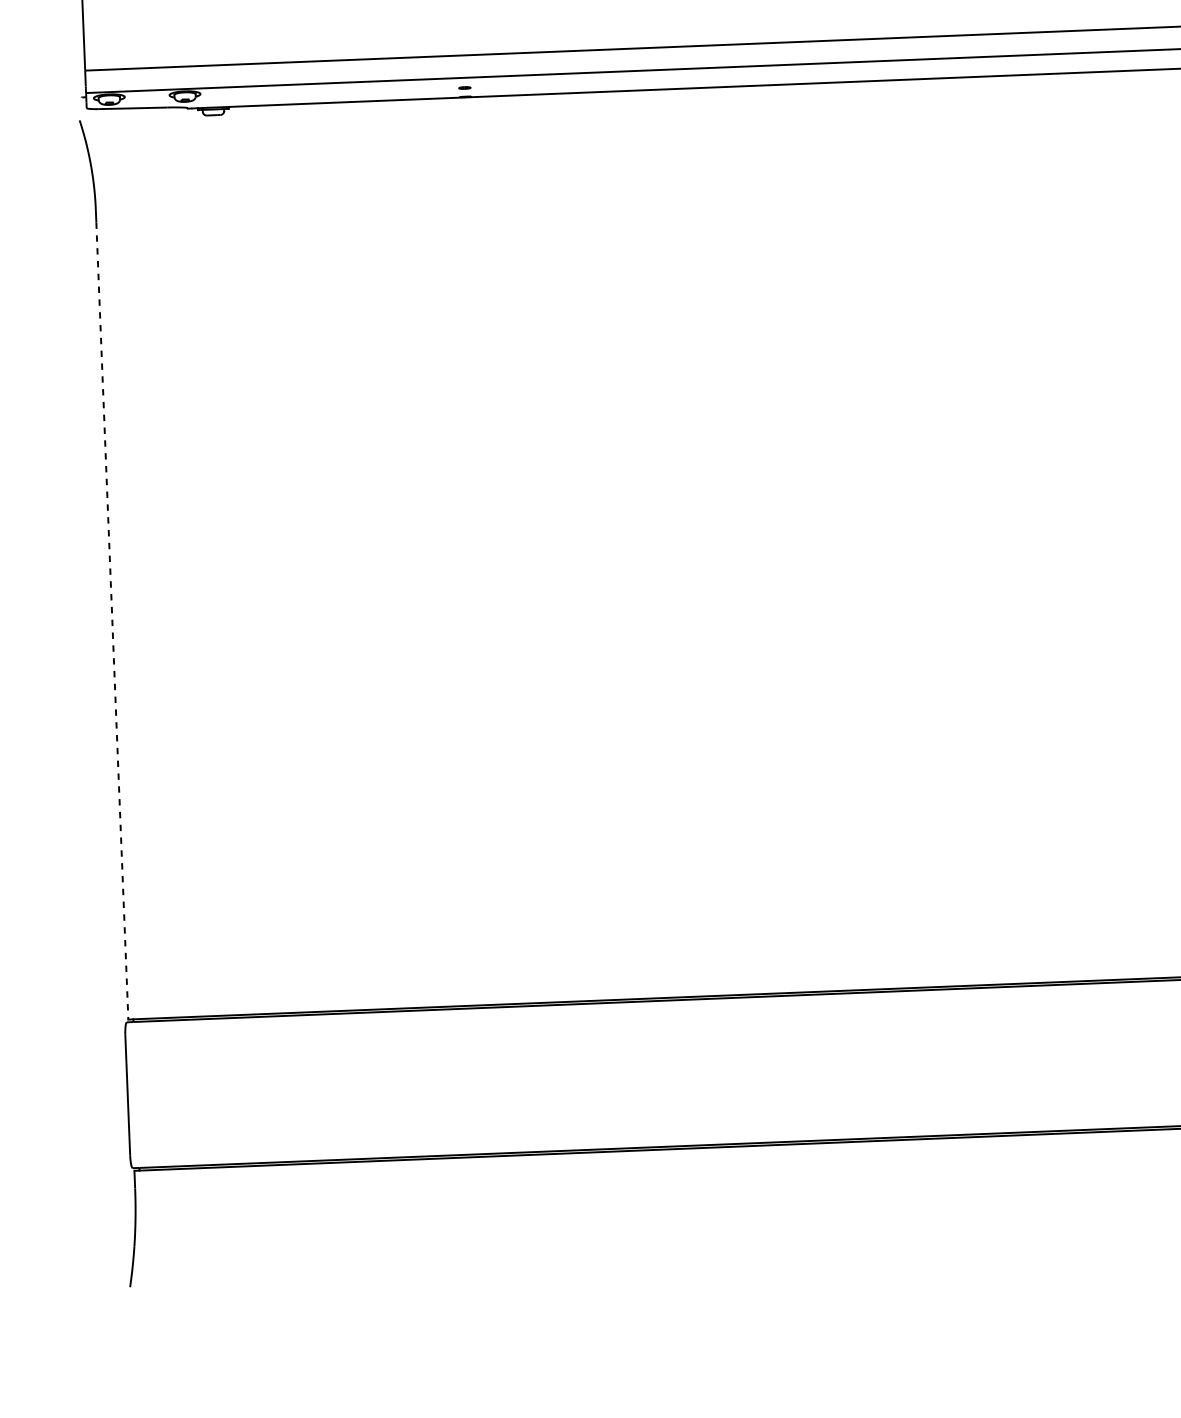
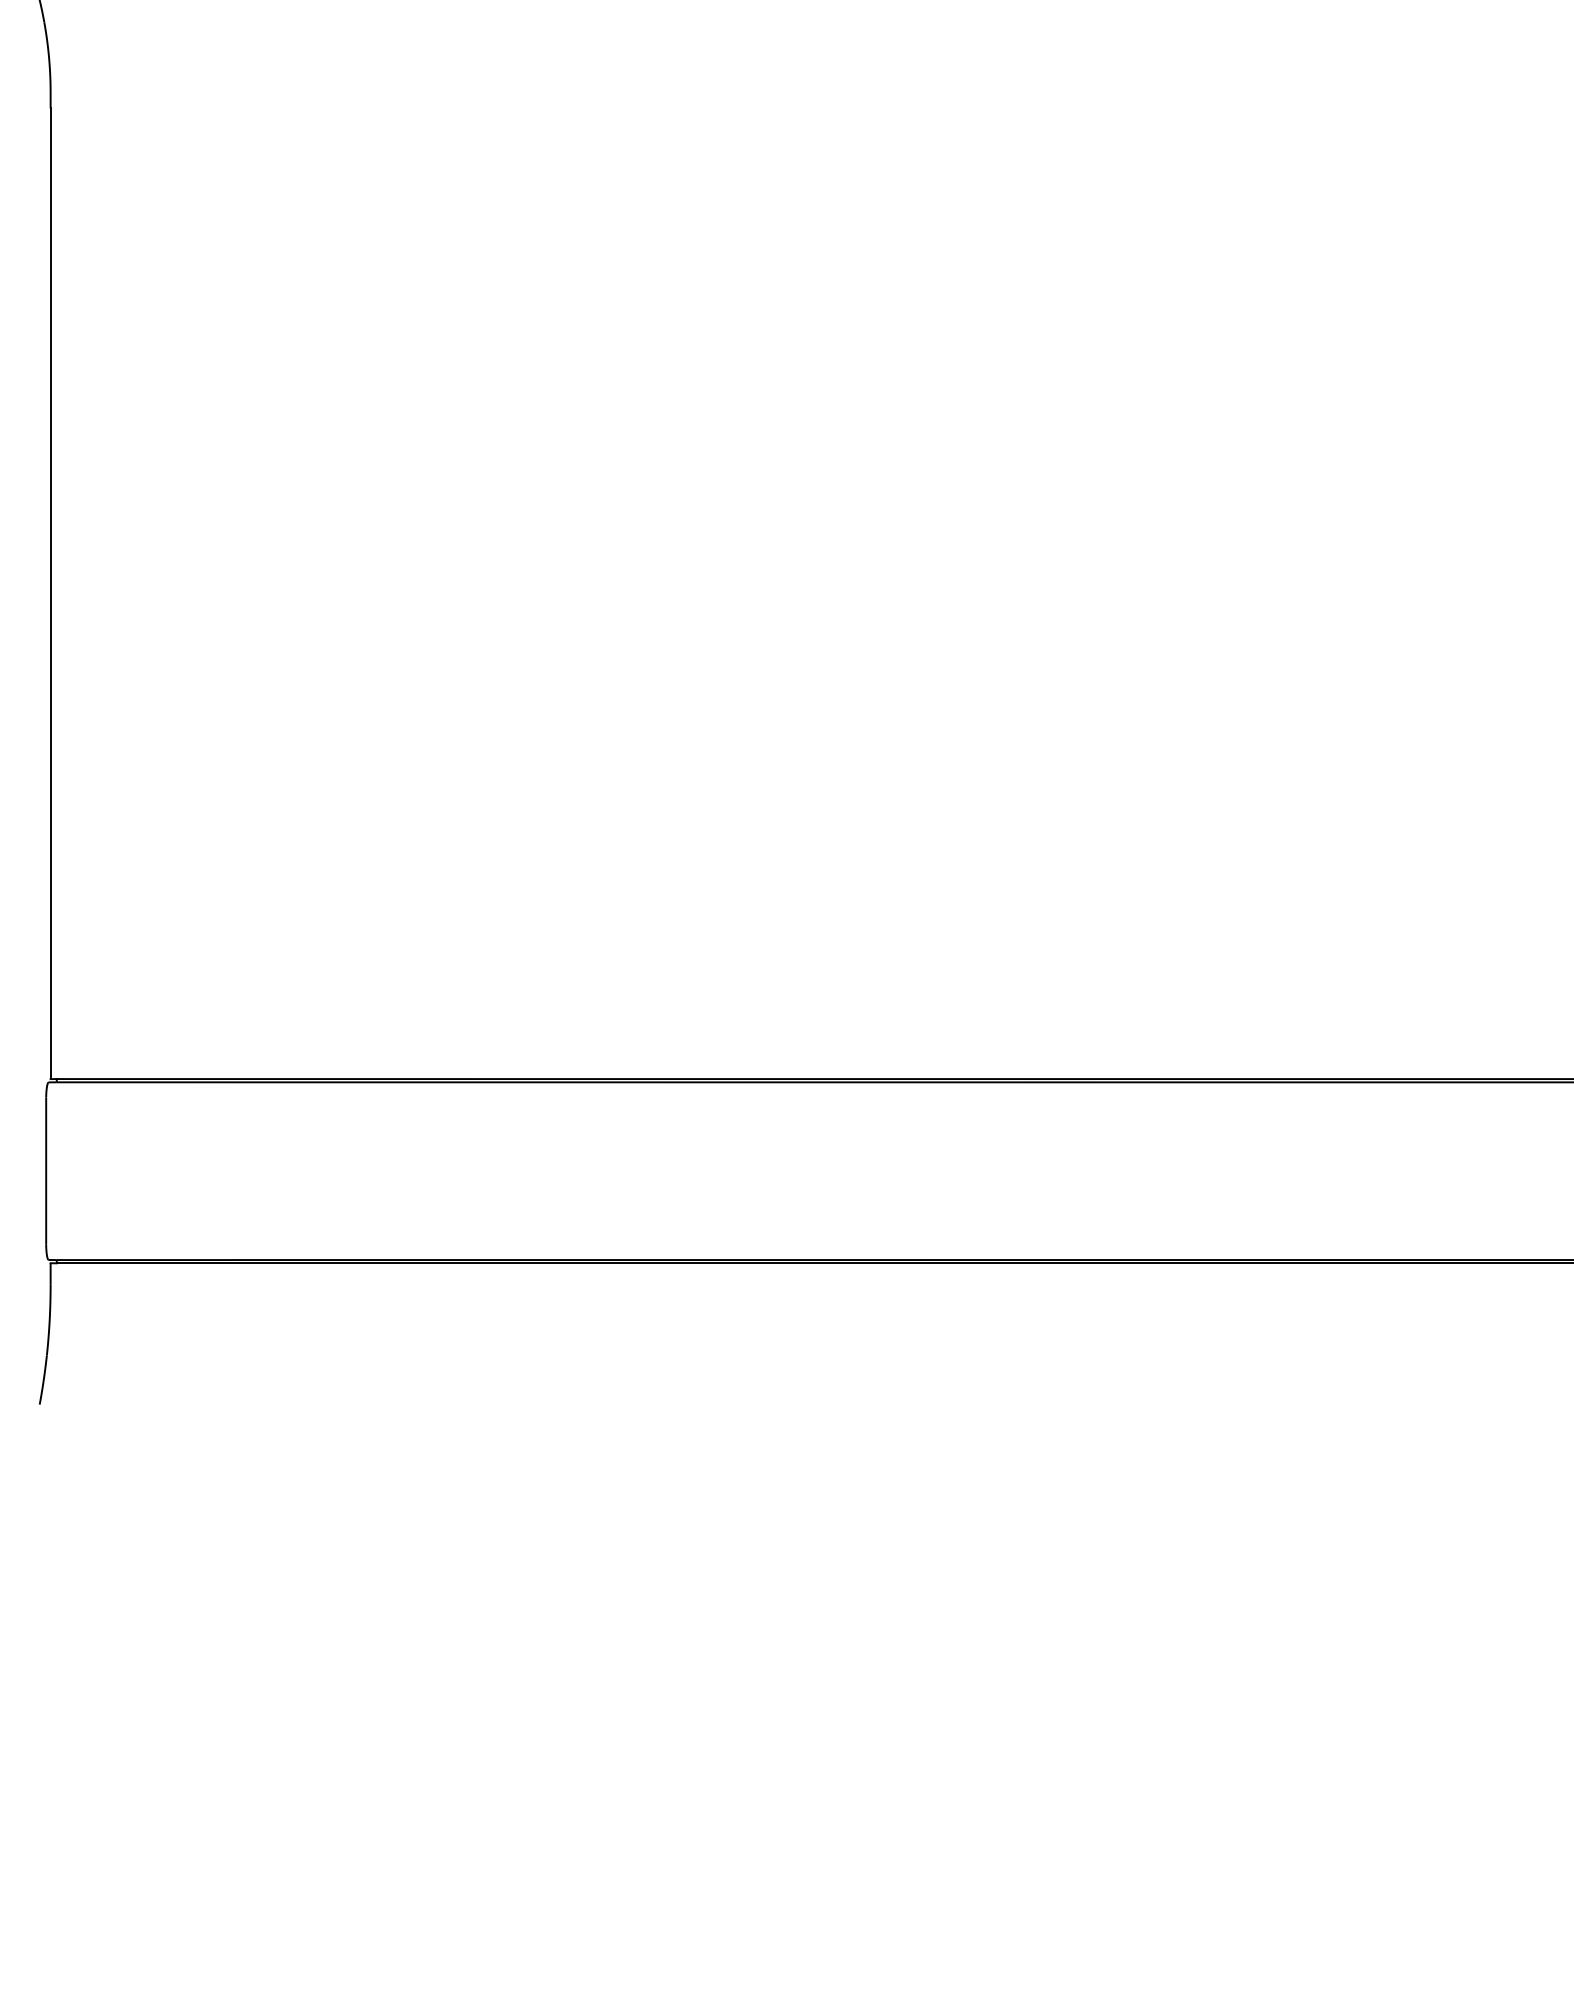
line: (112, 621) -> (50, 594), dashed -> solid

